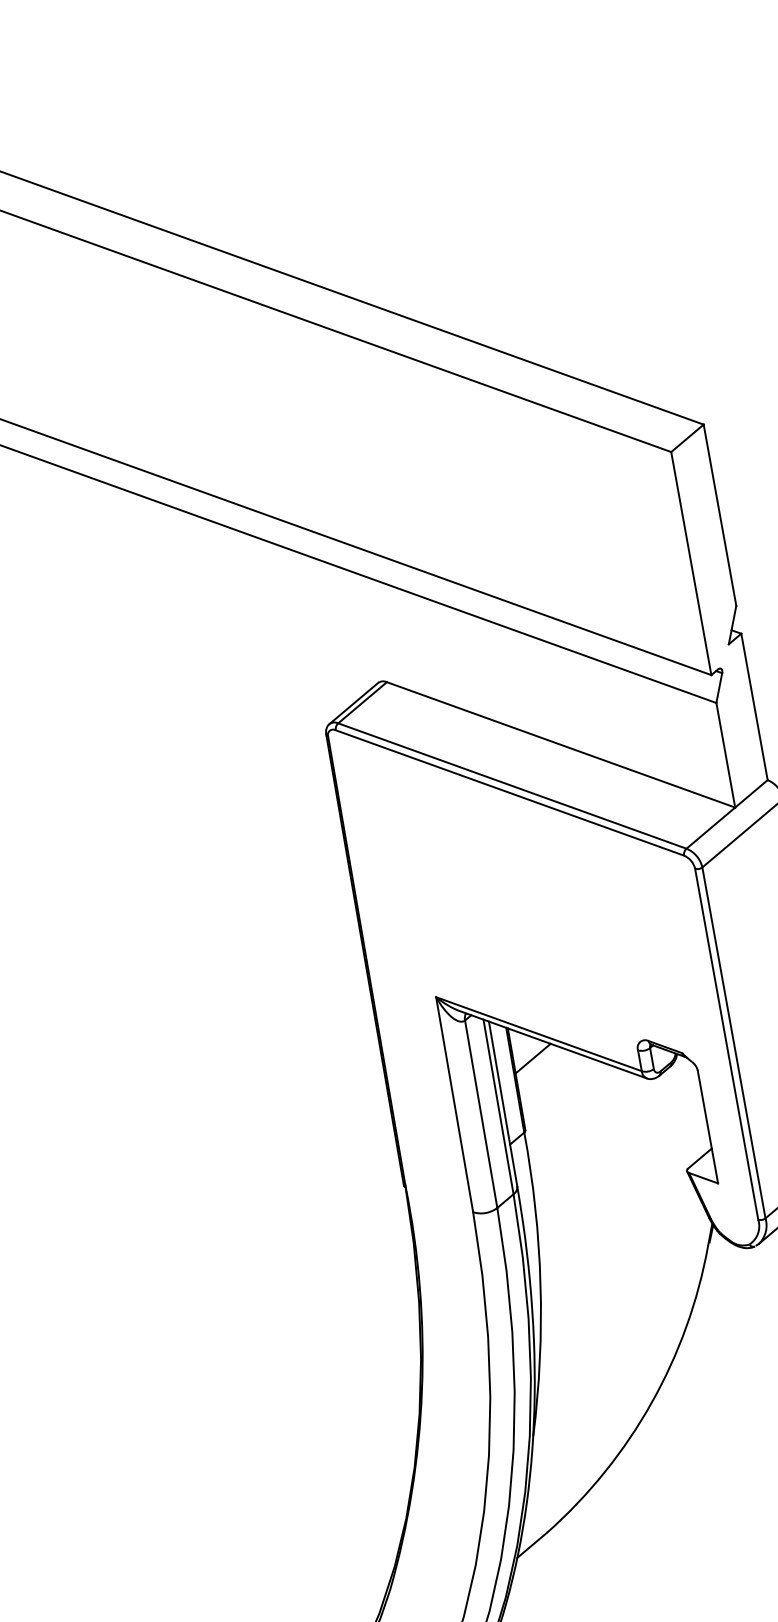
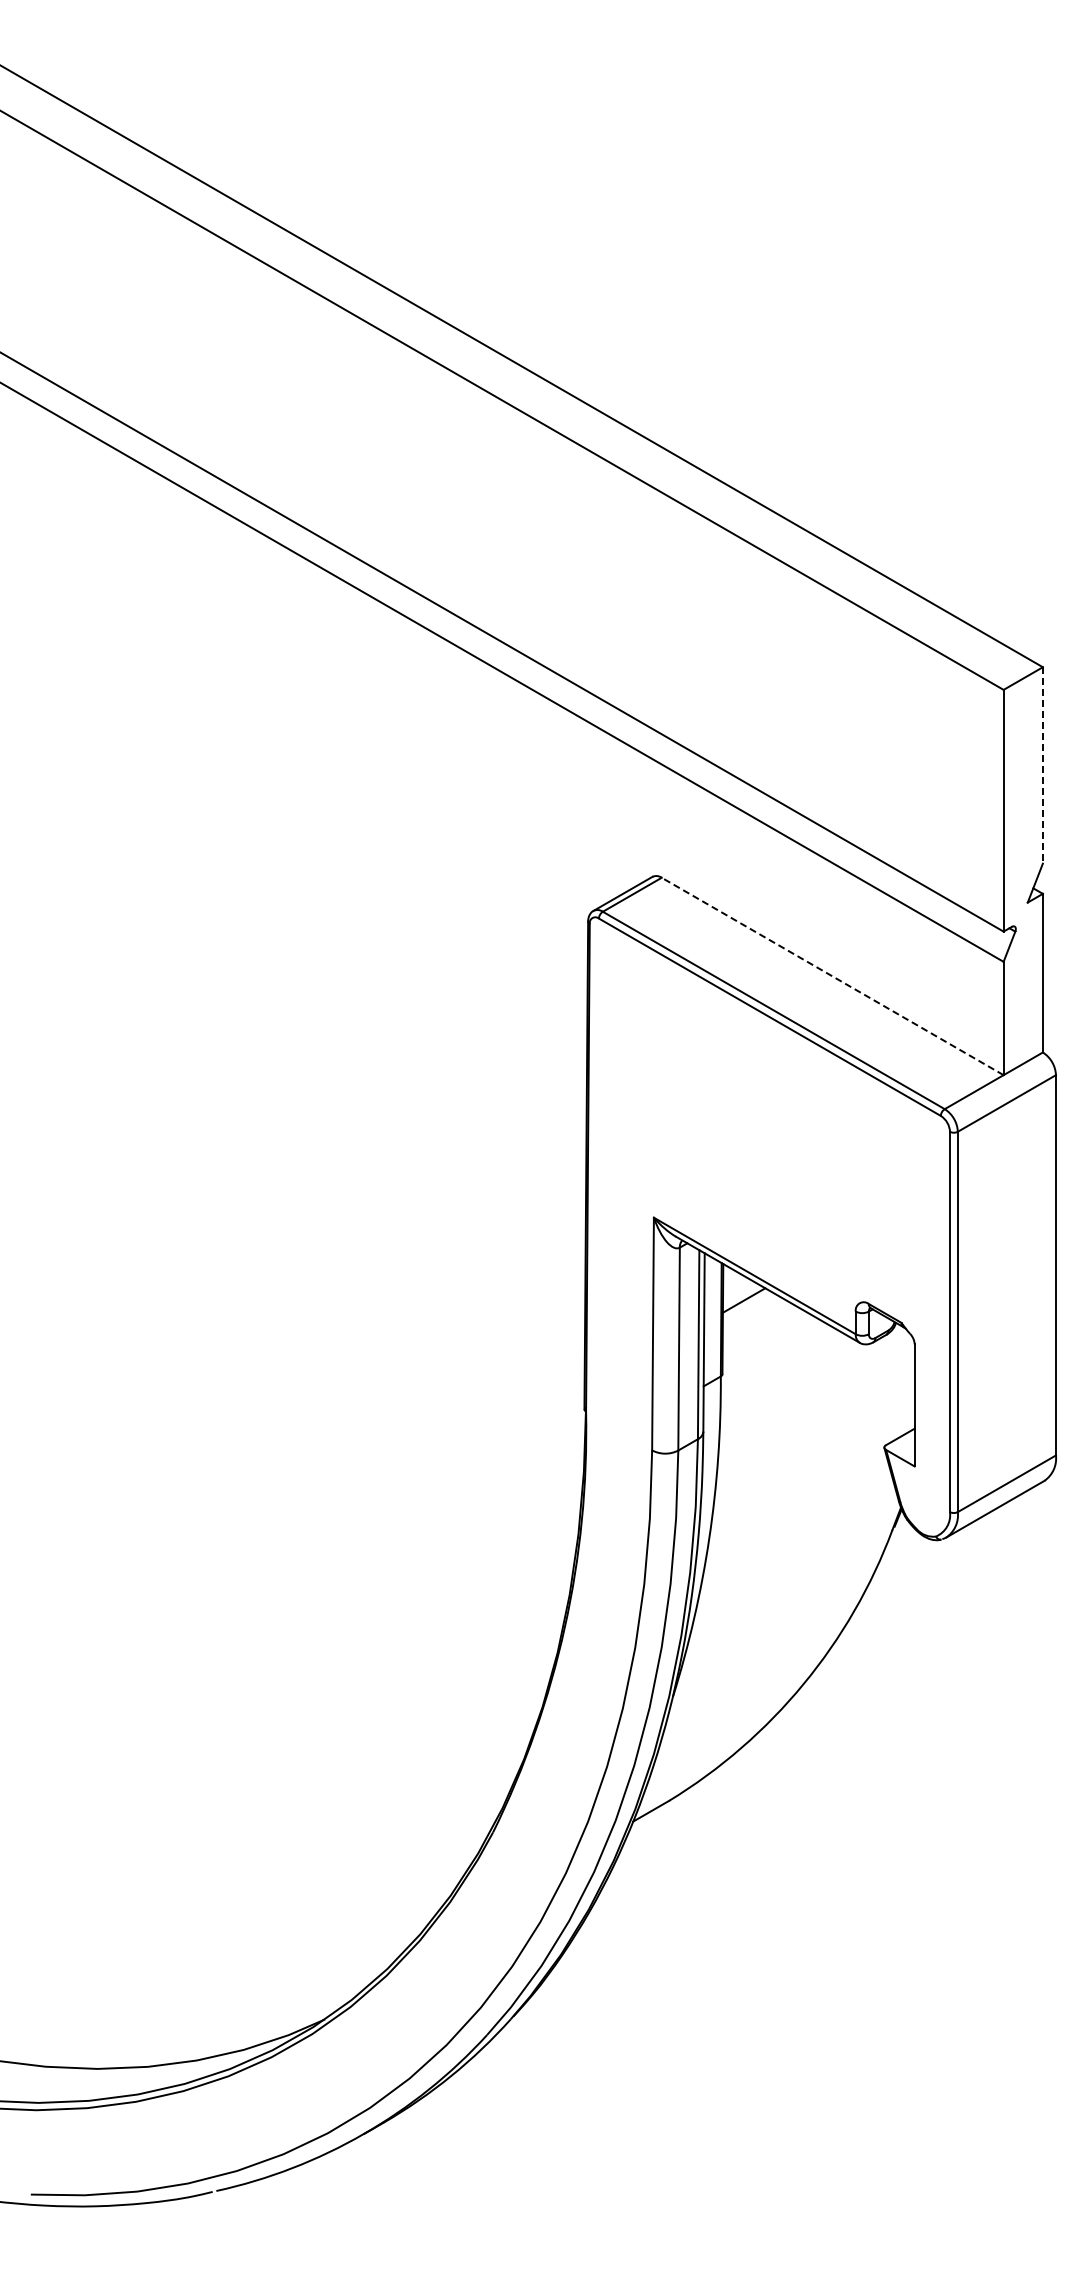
line: (719, 515) -> (1042, 765), solid -> dashed
line: (560, 744) -> (832, 976), solid -> dashed

